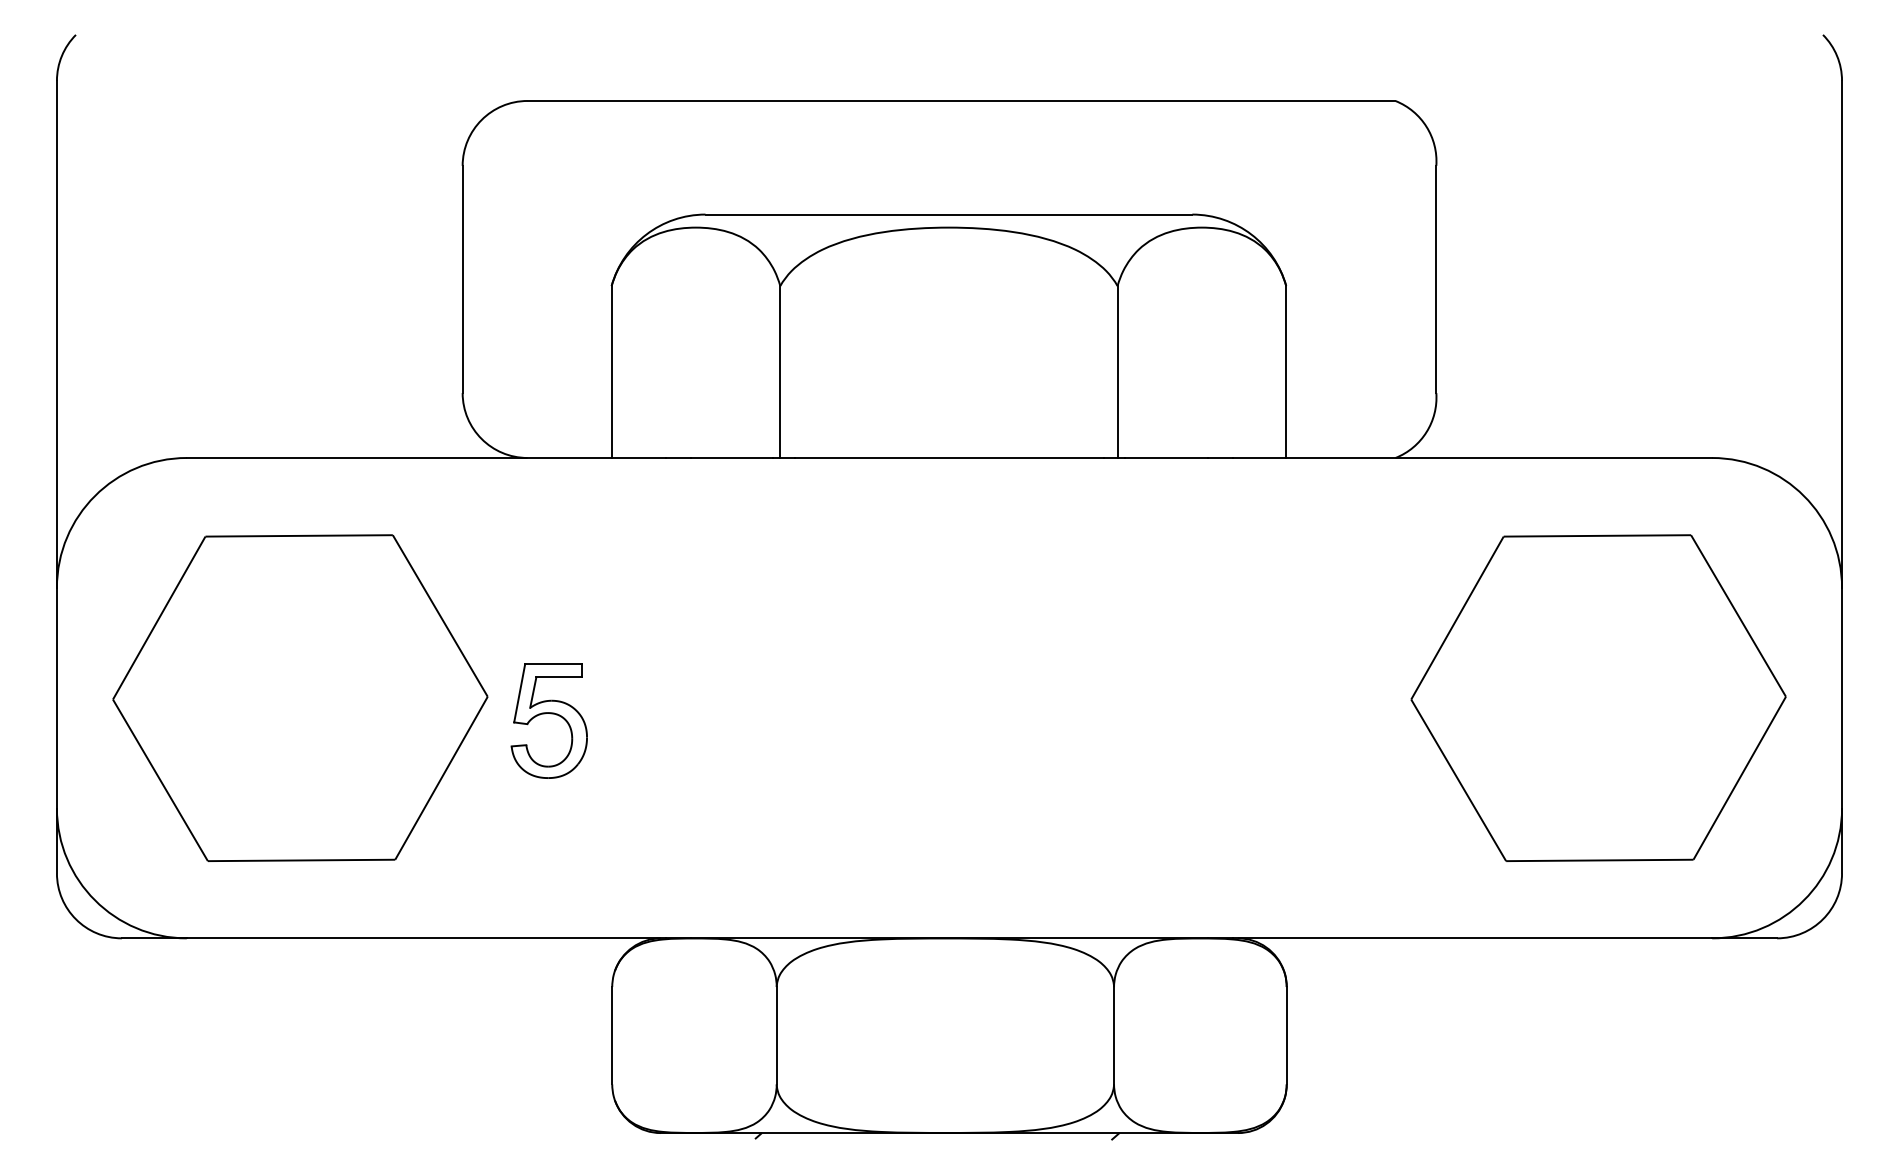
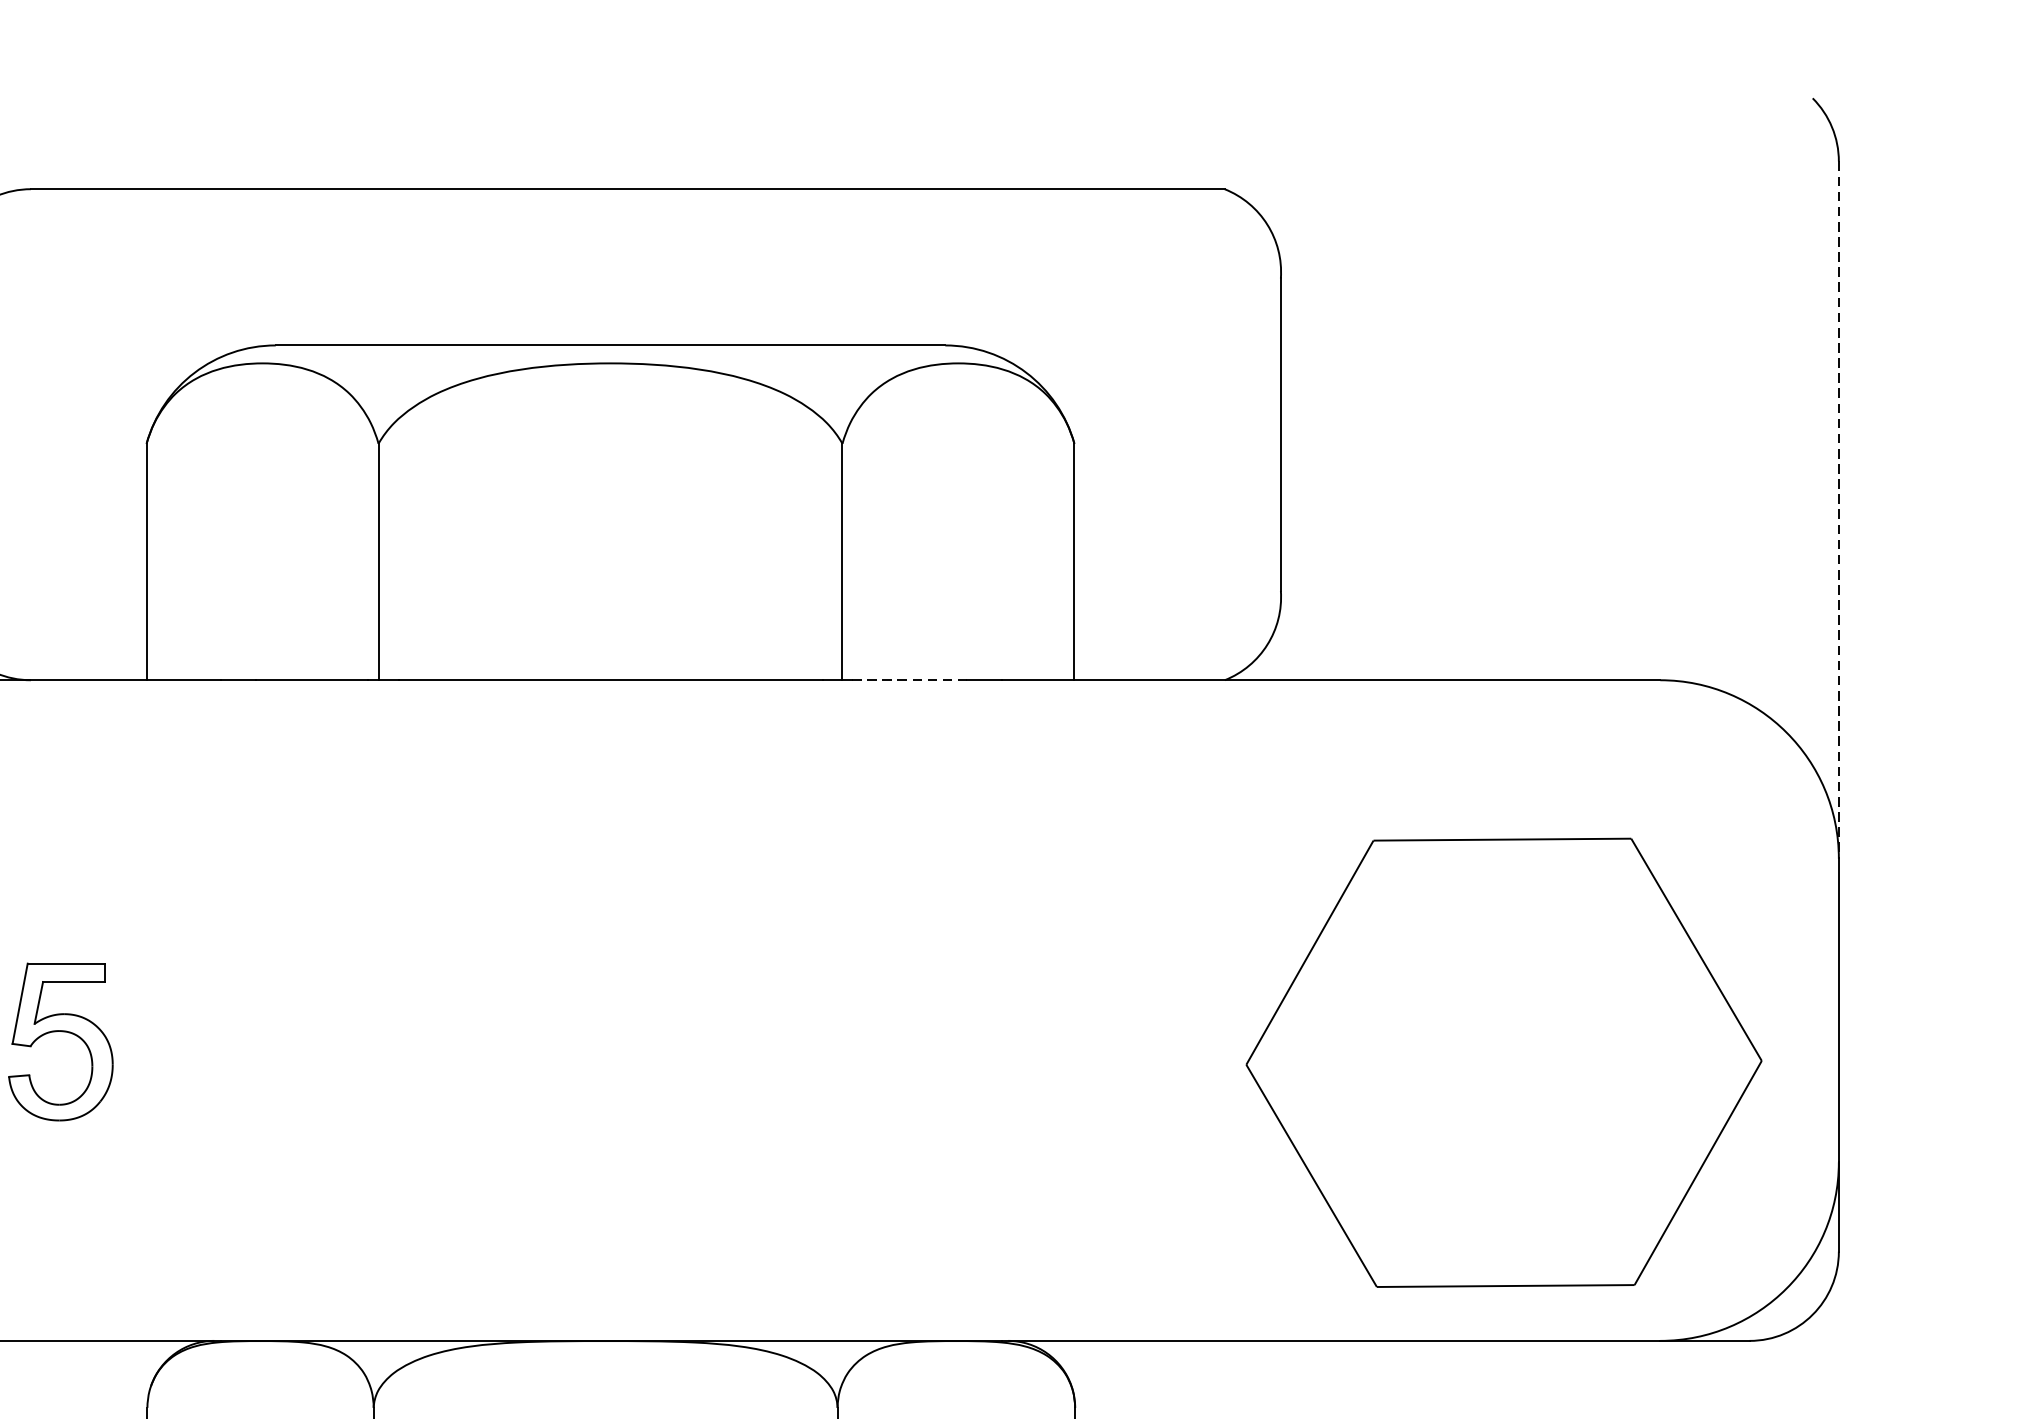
line: (1842, 334) -> (1839, 510), solid -> dashed
line: (1166, 458) -> (909, 680), solid -> dashed
part: (1598, 697) -> (1503, 1061), moved

